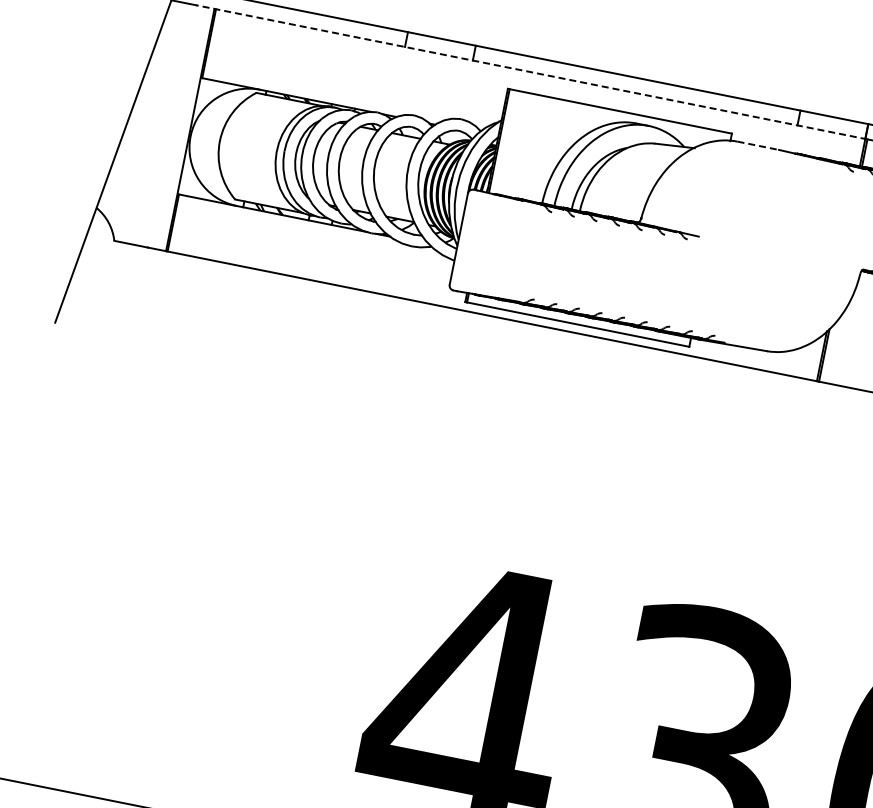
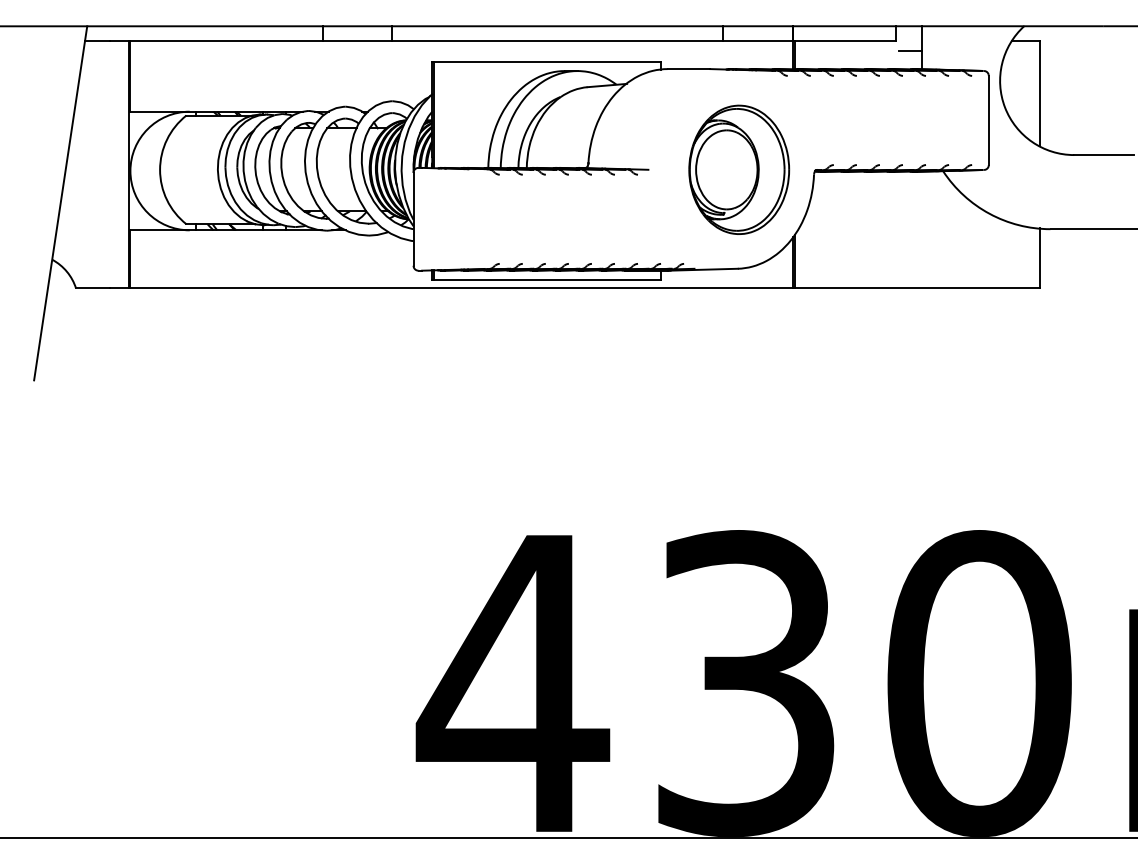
line: (530, 72) -> (451, 41), dashed -> solid
line: (758, 146) -> (689, 69), dashed -> solid
part: (788, 254) -> (739, 169), added

